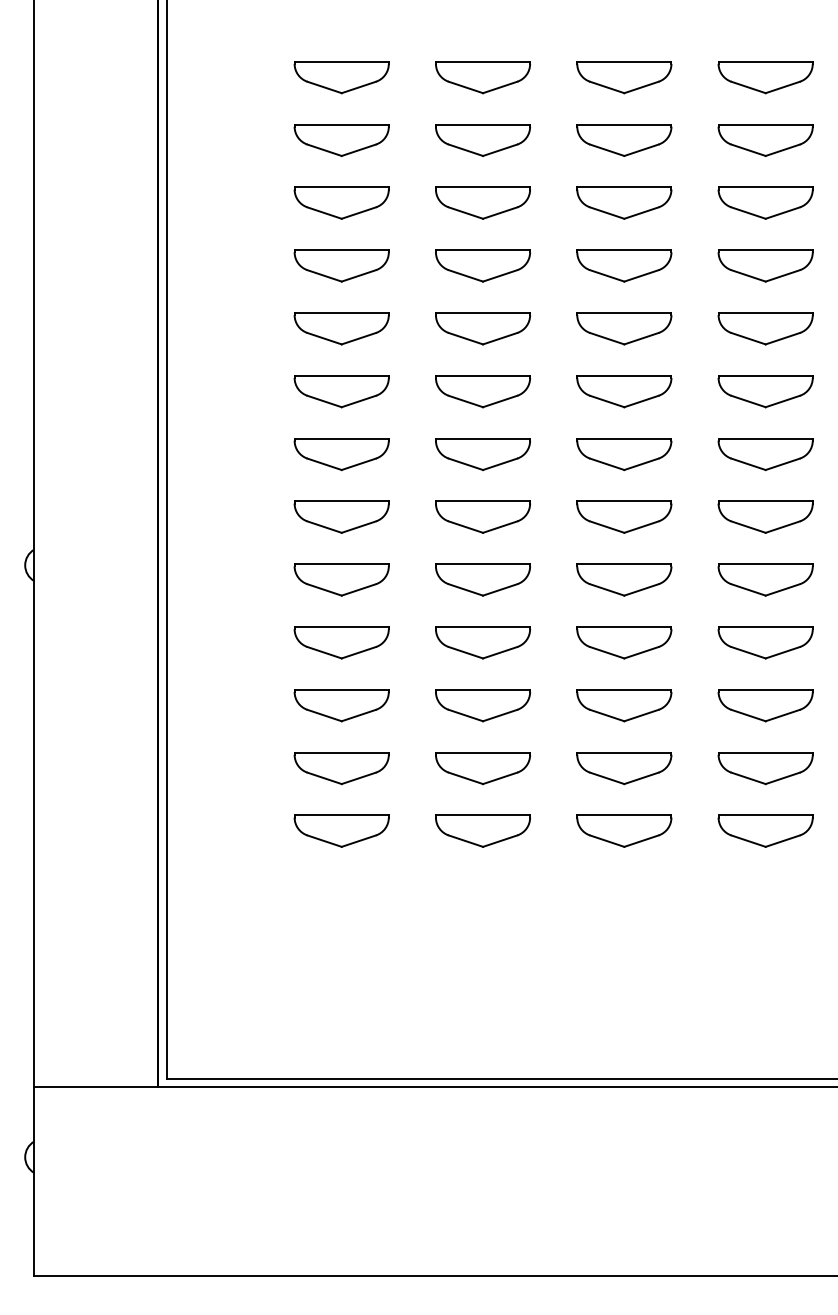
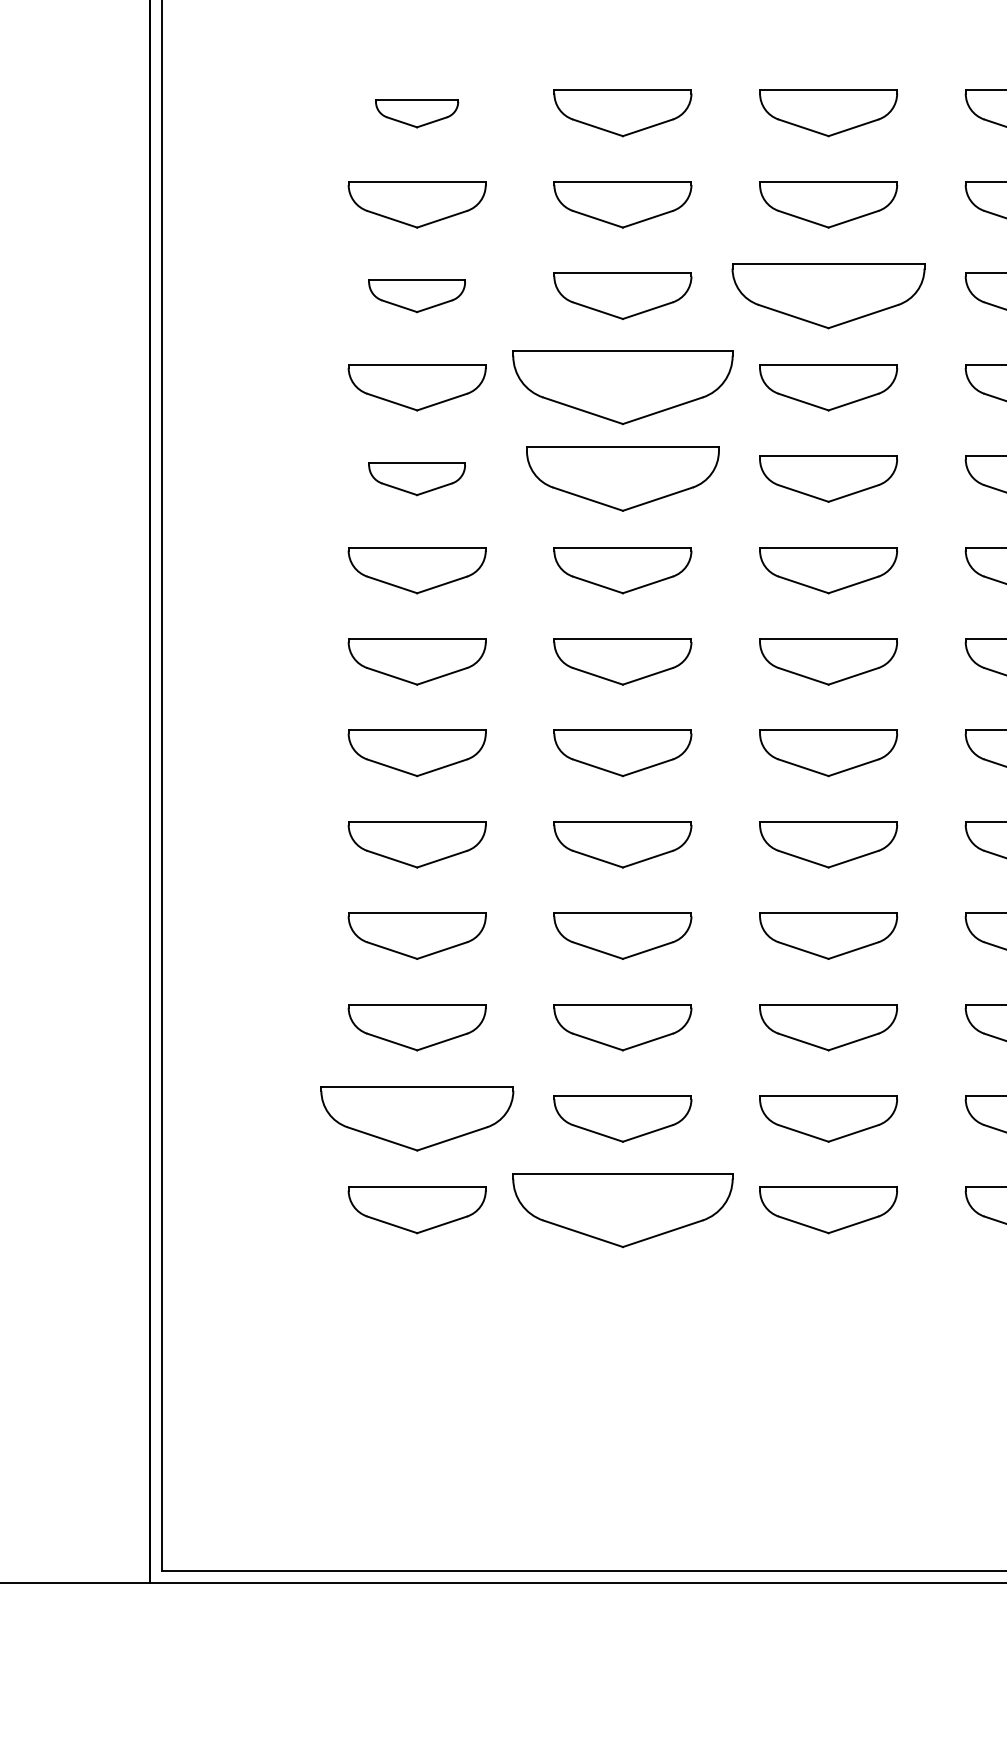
part: (341, 77) -> (416, 113), size x0.6
part: (341, 202) -> (416, 295), size x0.7
part: (624, 202) -> (828, 295), size x1.4
part: (482, 265) -> (622, 386), size x1.6
part: (341, 328) -> (416, 478), size x0.7
part: (482, 328) -> (622, 478), size x1.4
part: (341, 768) -> (416, 1119), size x1.4
part: (482, 830) -> (622, 1209), size x1.6

